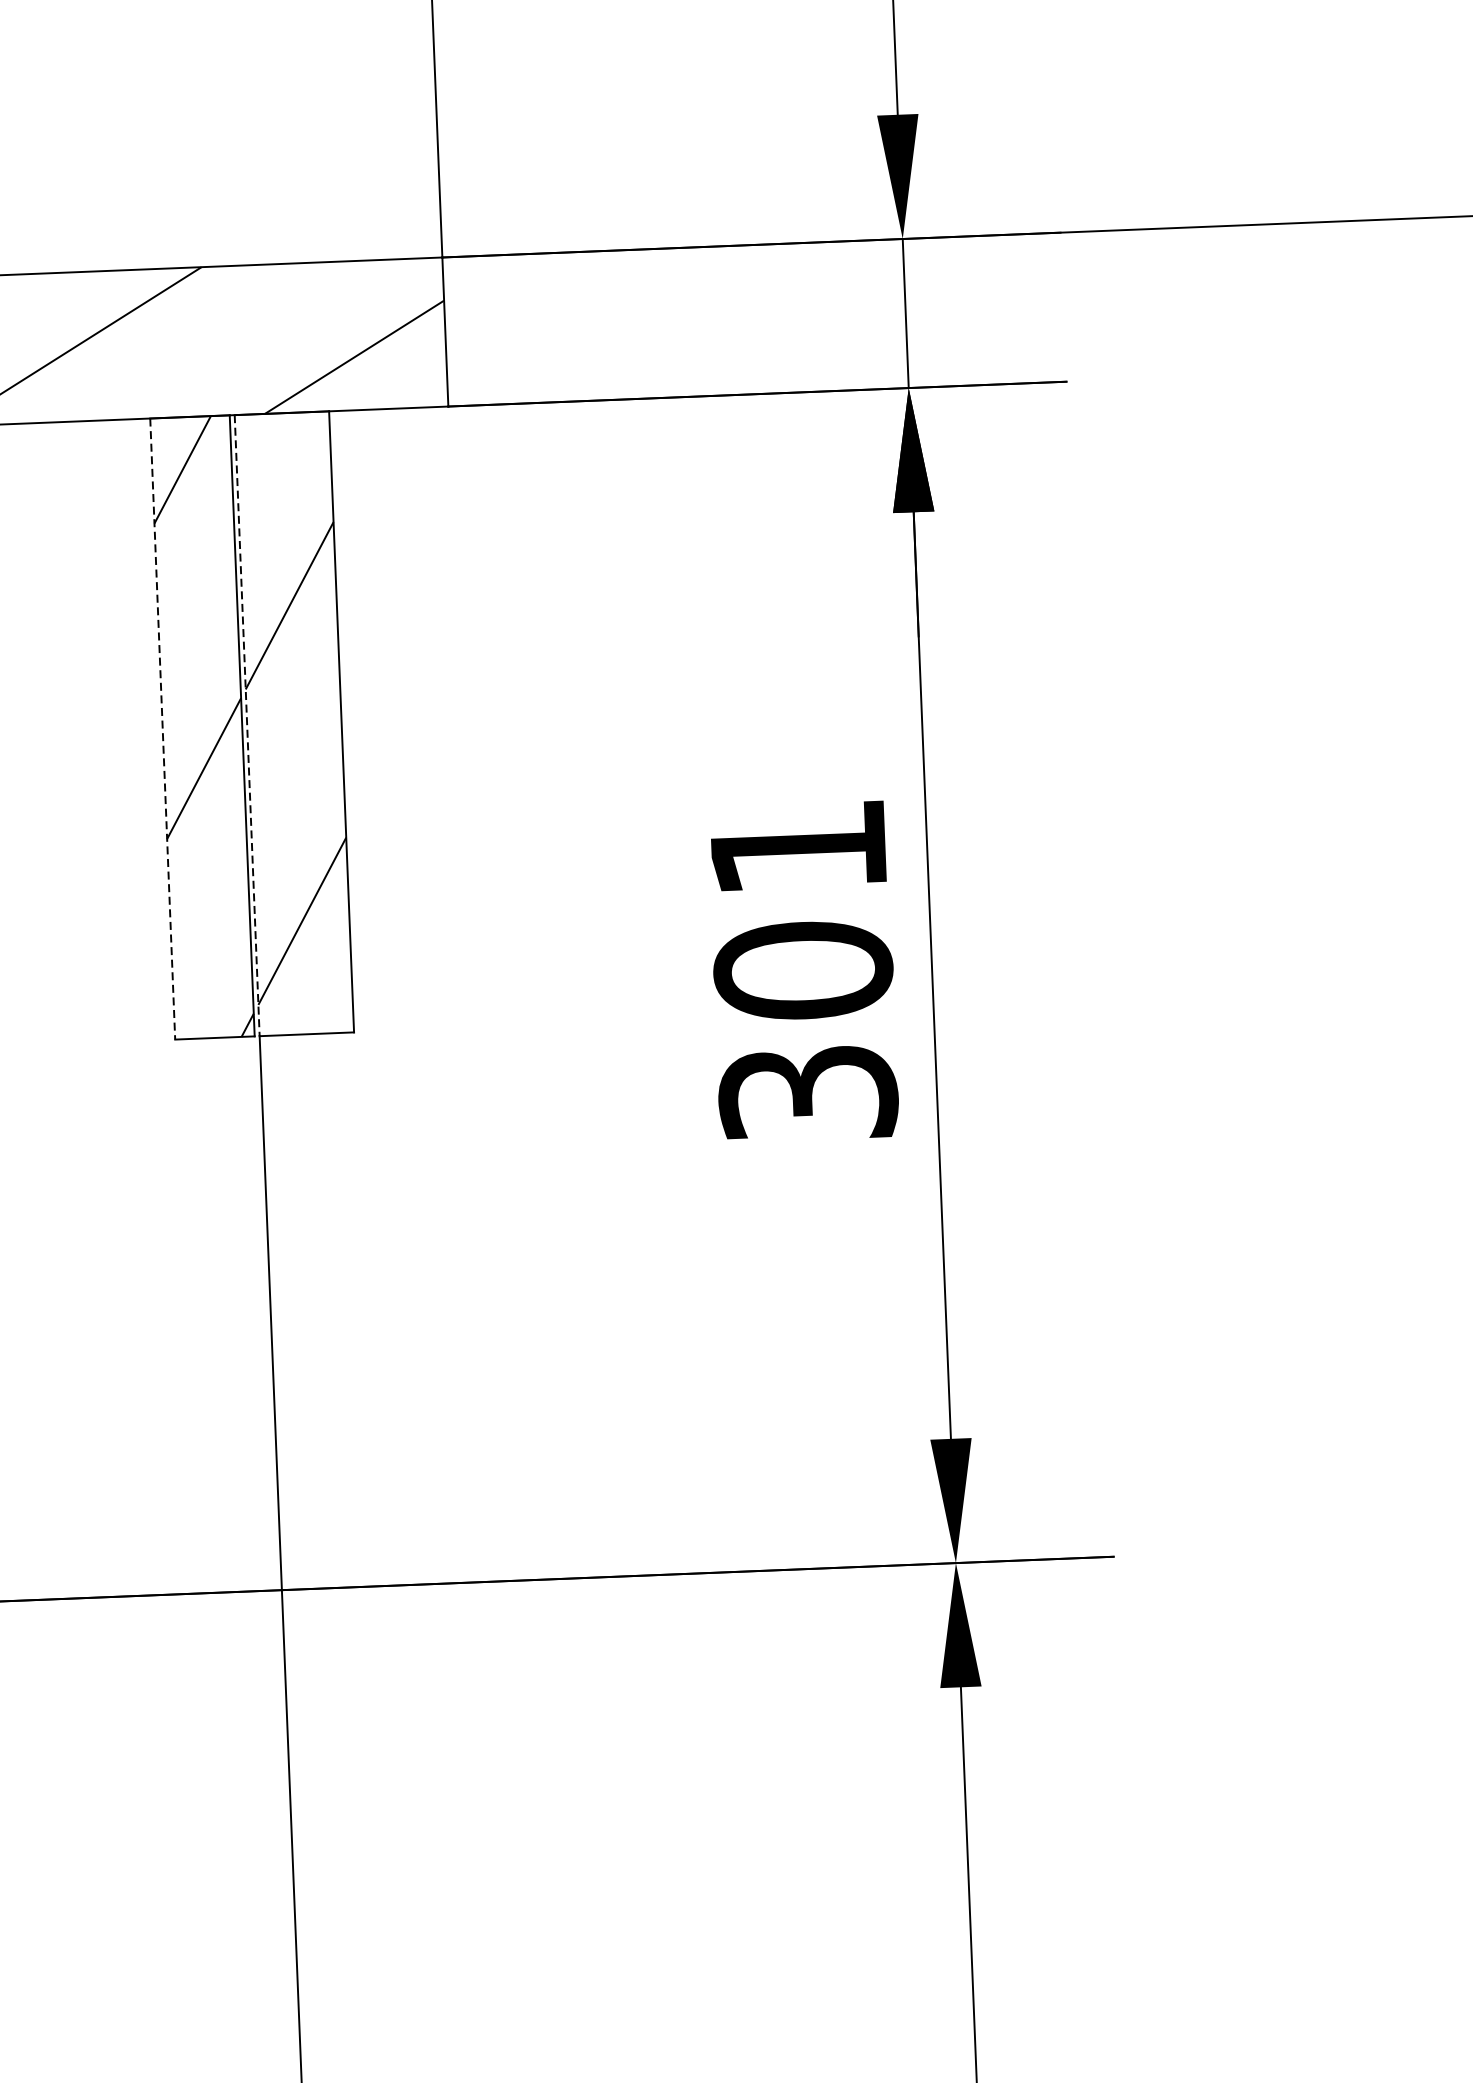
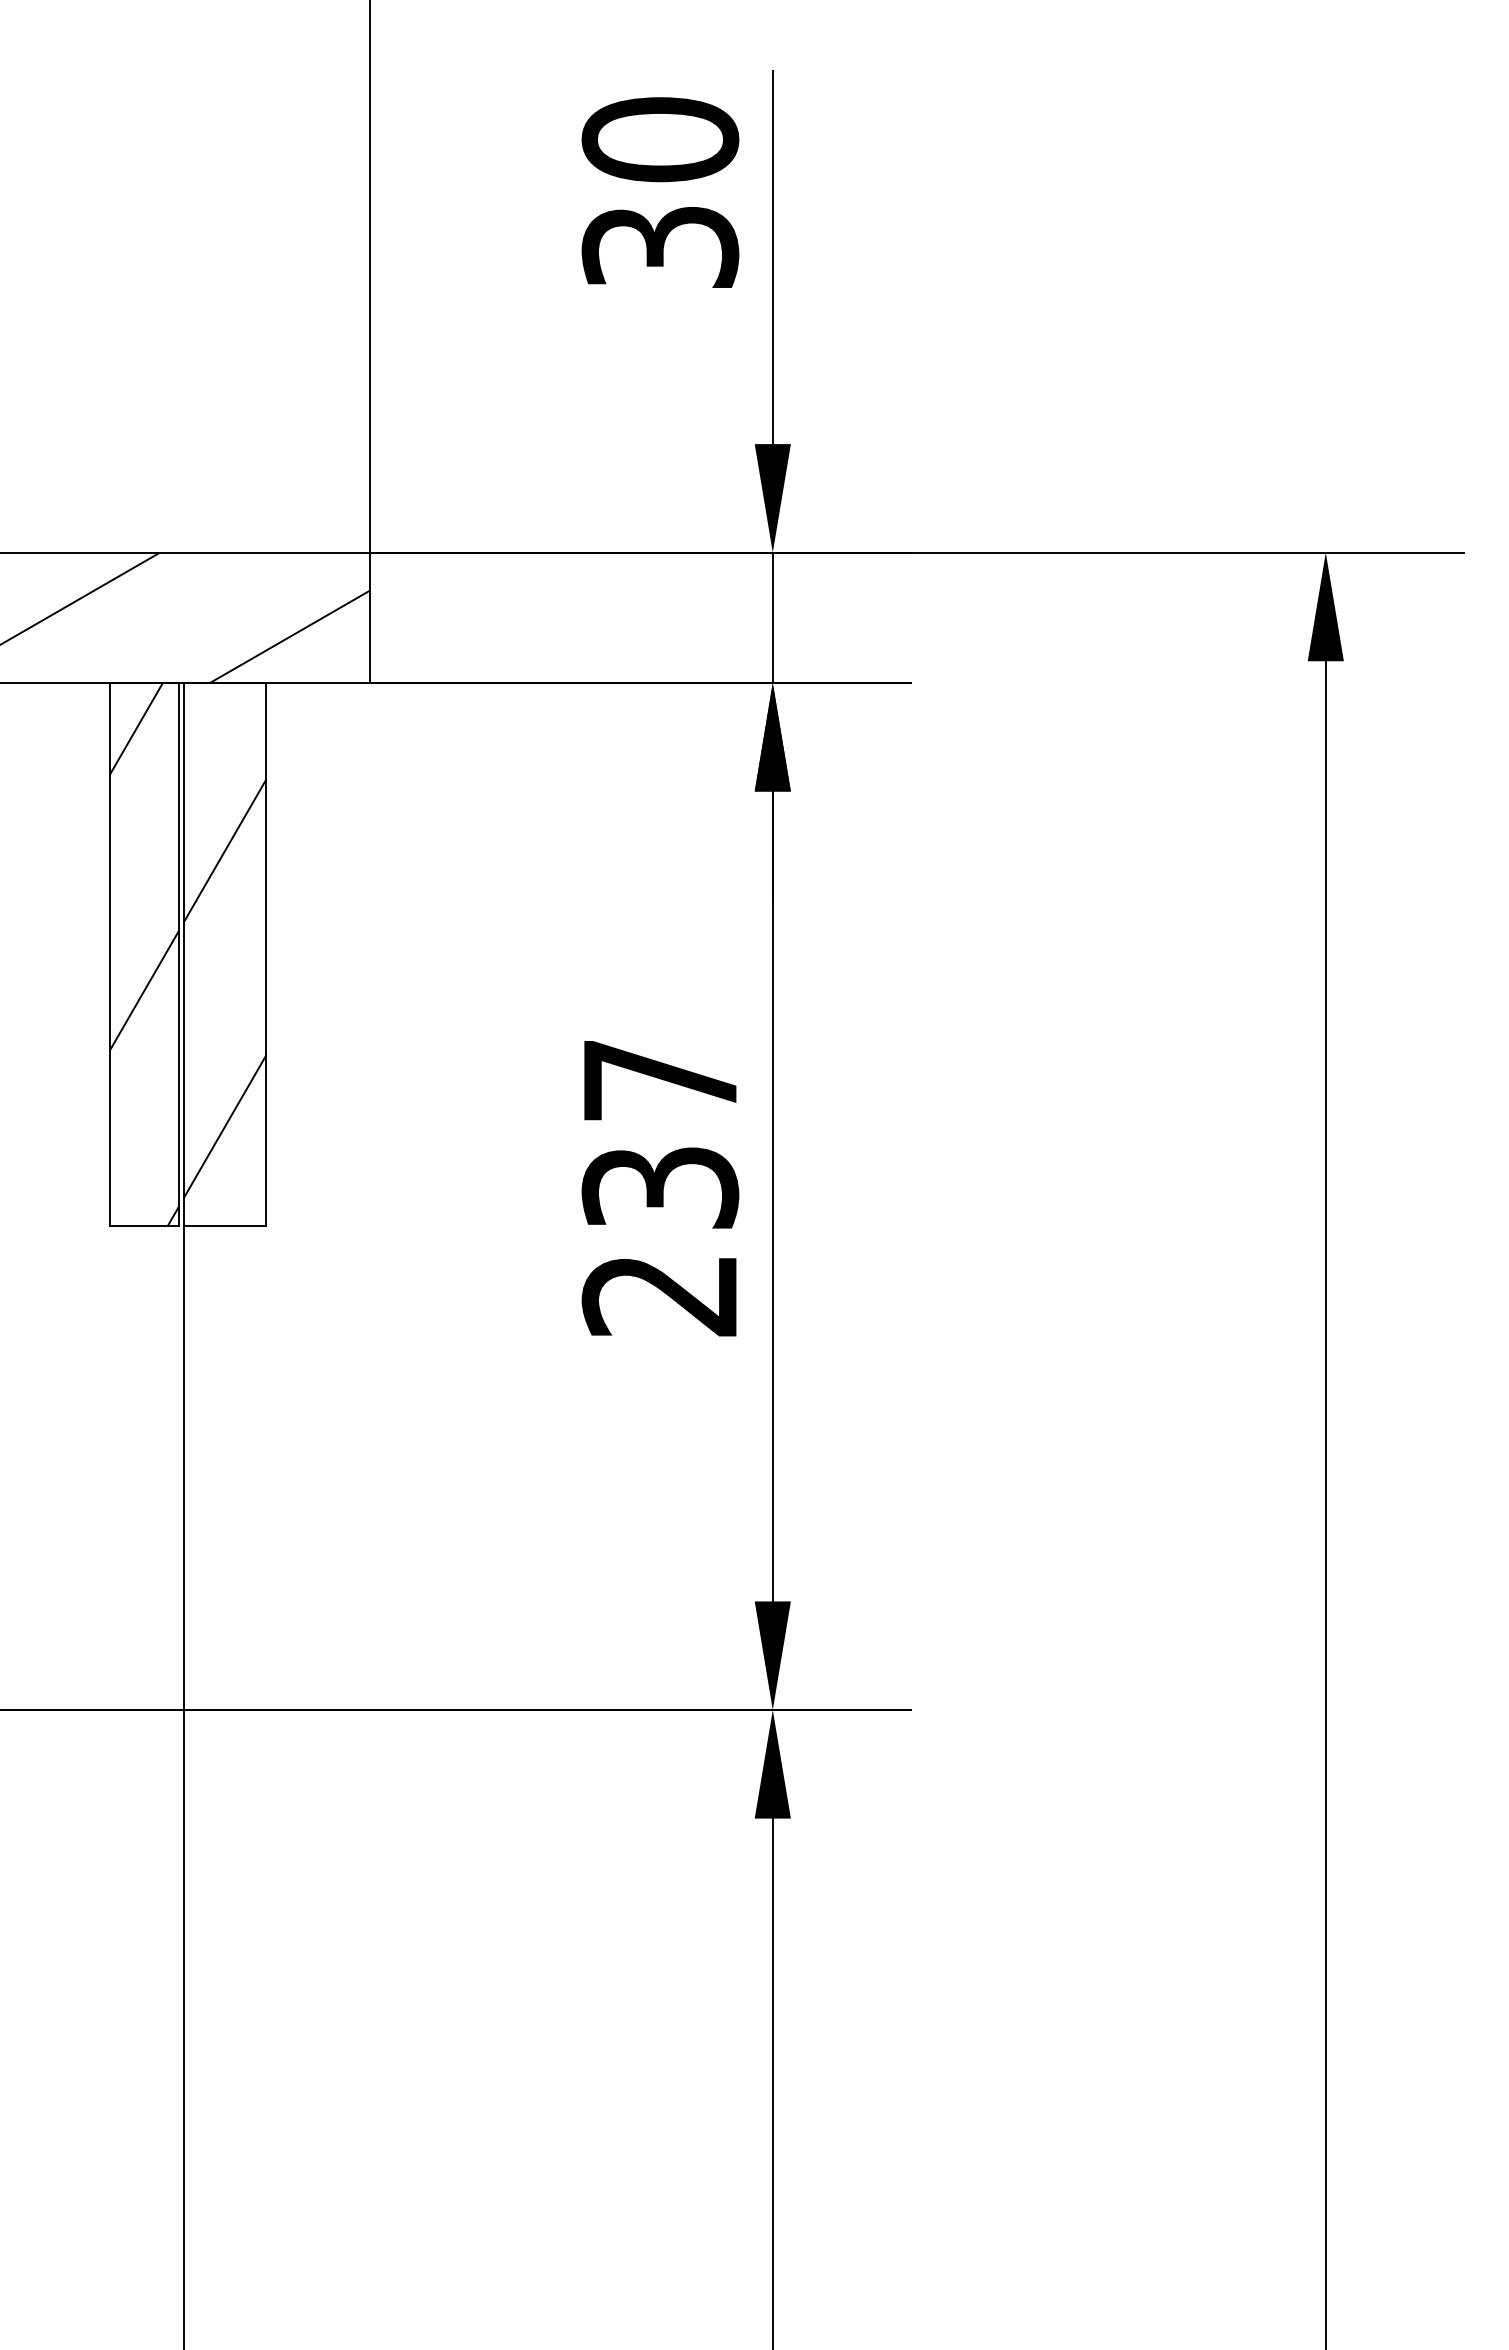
line: (247, 725) -> (183, 954), dashed -> solid
line: (162, 729) -> (109, 954), dashed -> solid
text: (803, 971) -> (660, 1188), 301 -> 237

